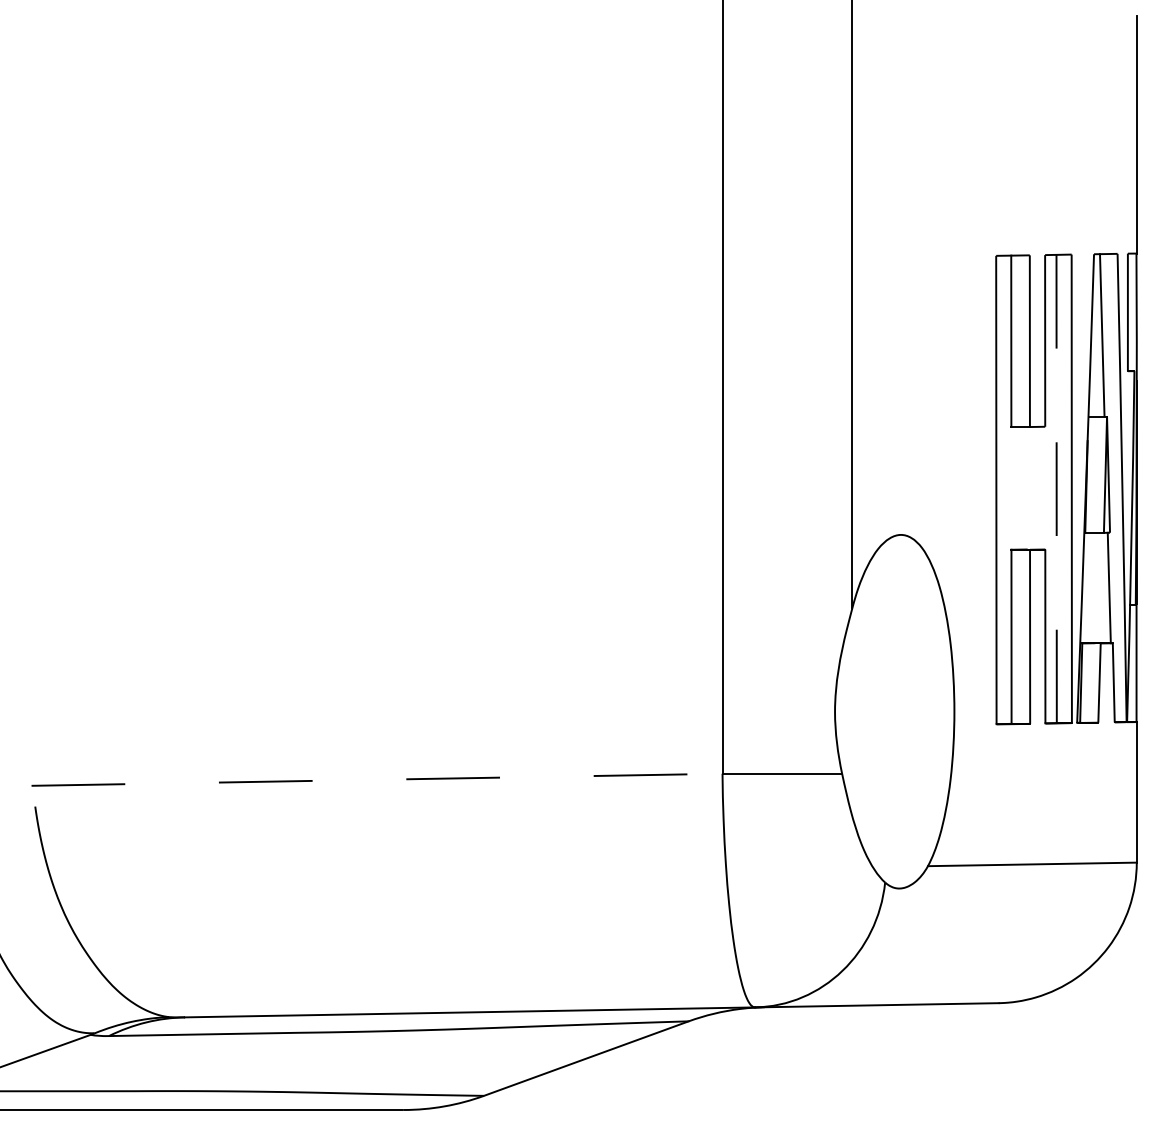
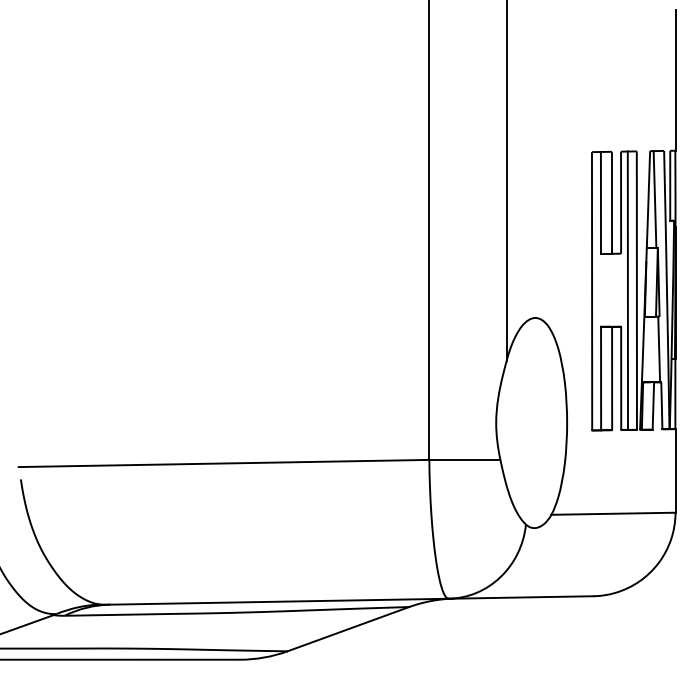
line: (1055, 490) -> (627, 291), dashed -> solid
line: (377, 779) -> (224, 463), dashed -> solid

